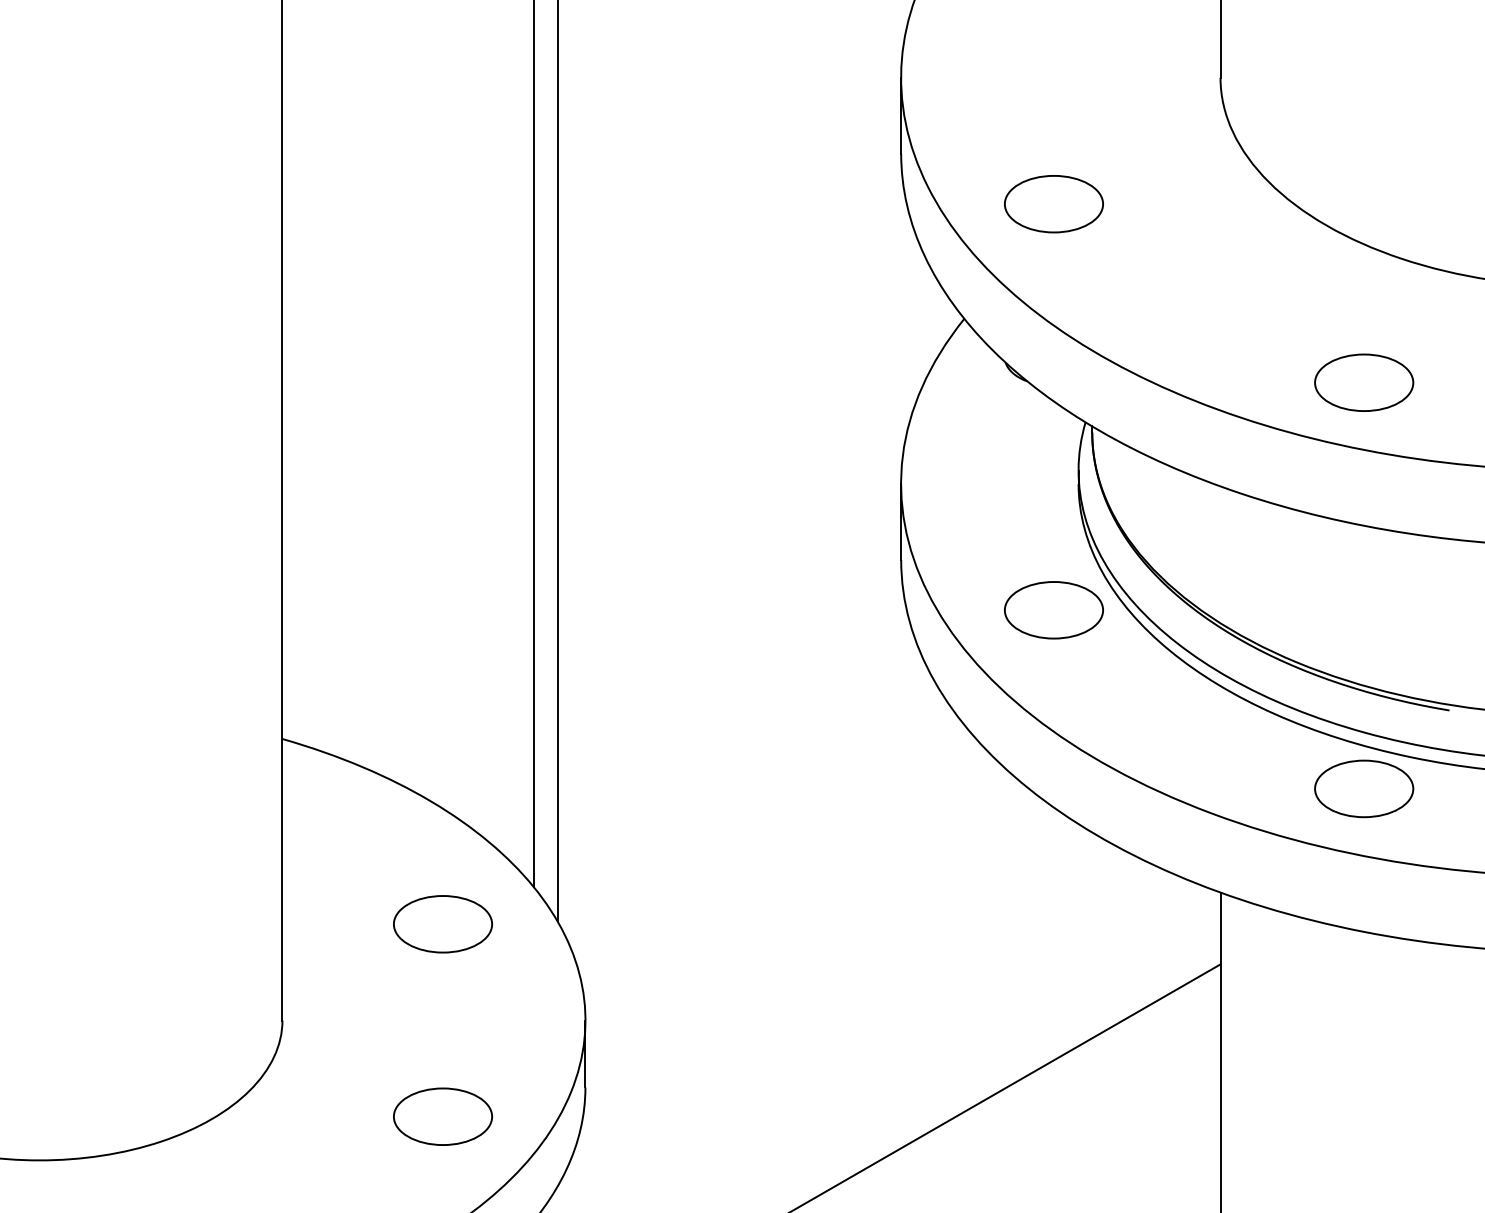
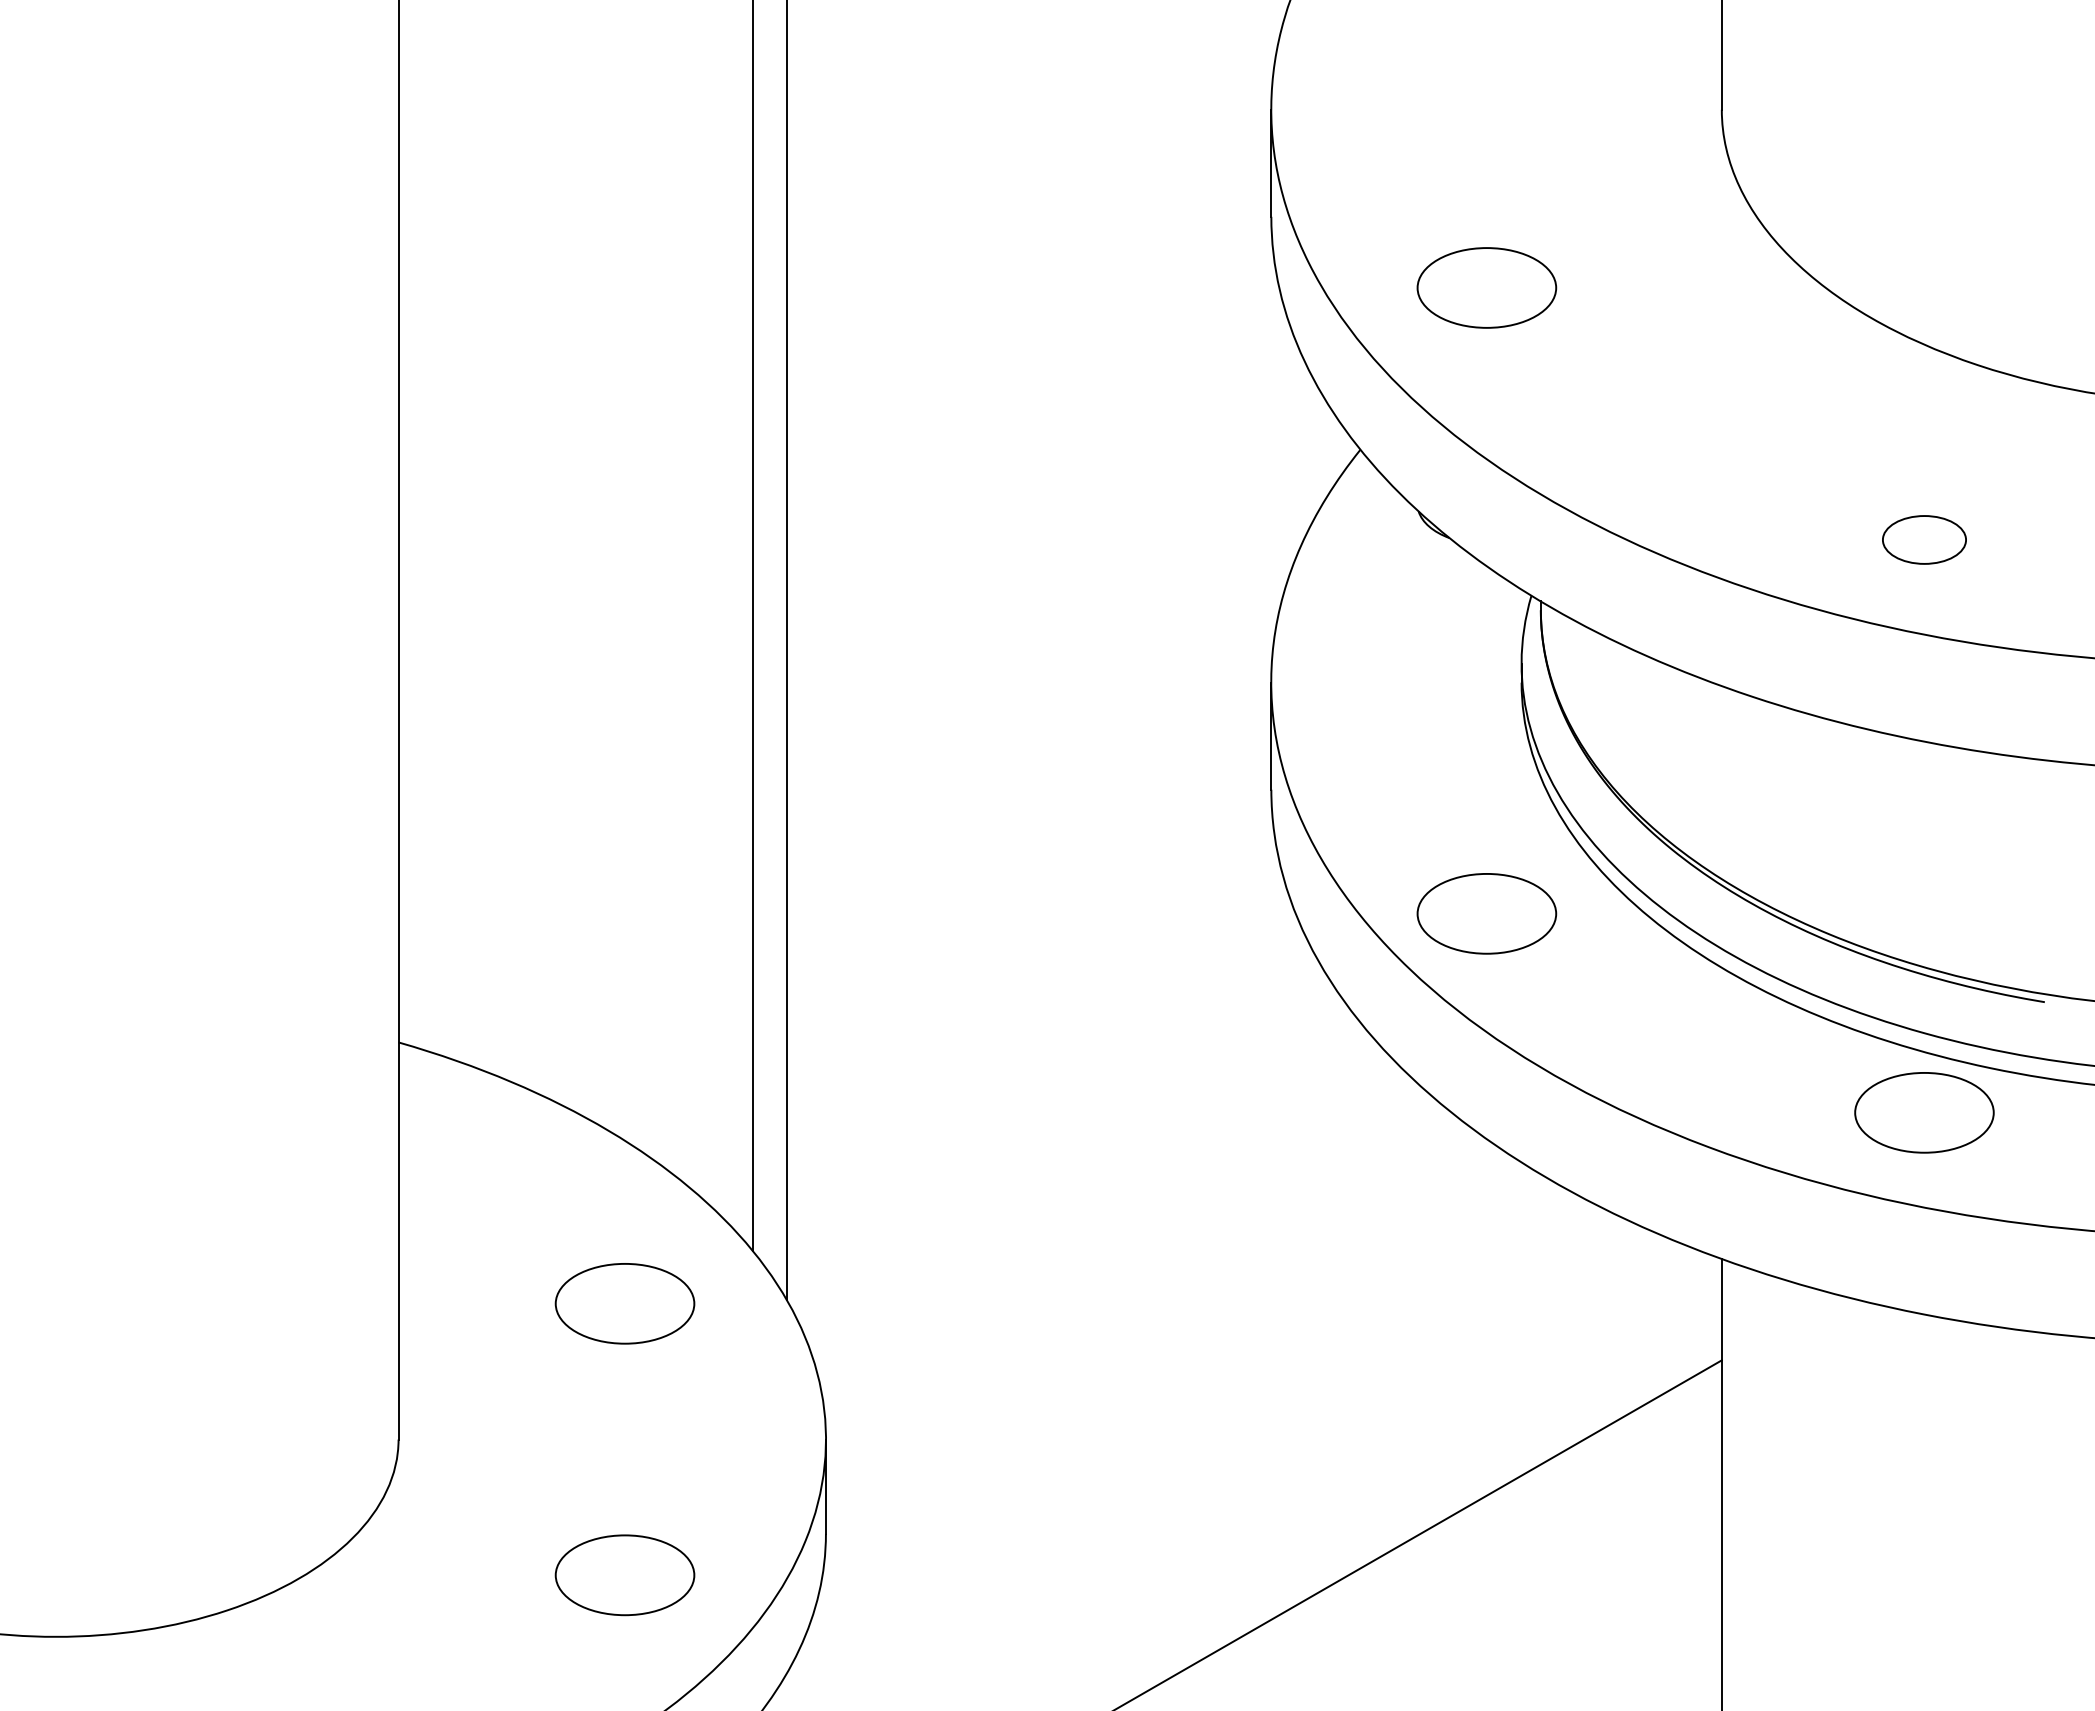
part: (1364, 382) -> (1924, 539), size x0.6
part: (1053, 610) -> (1486, 913), moved

